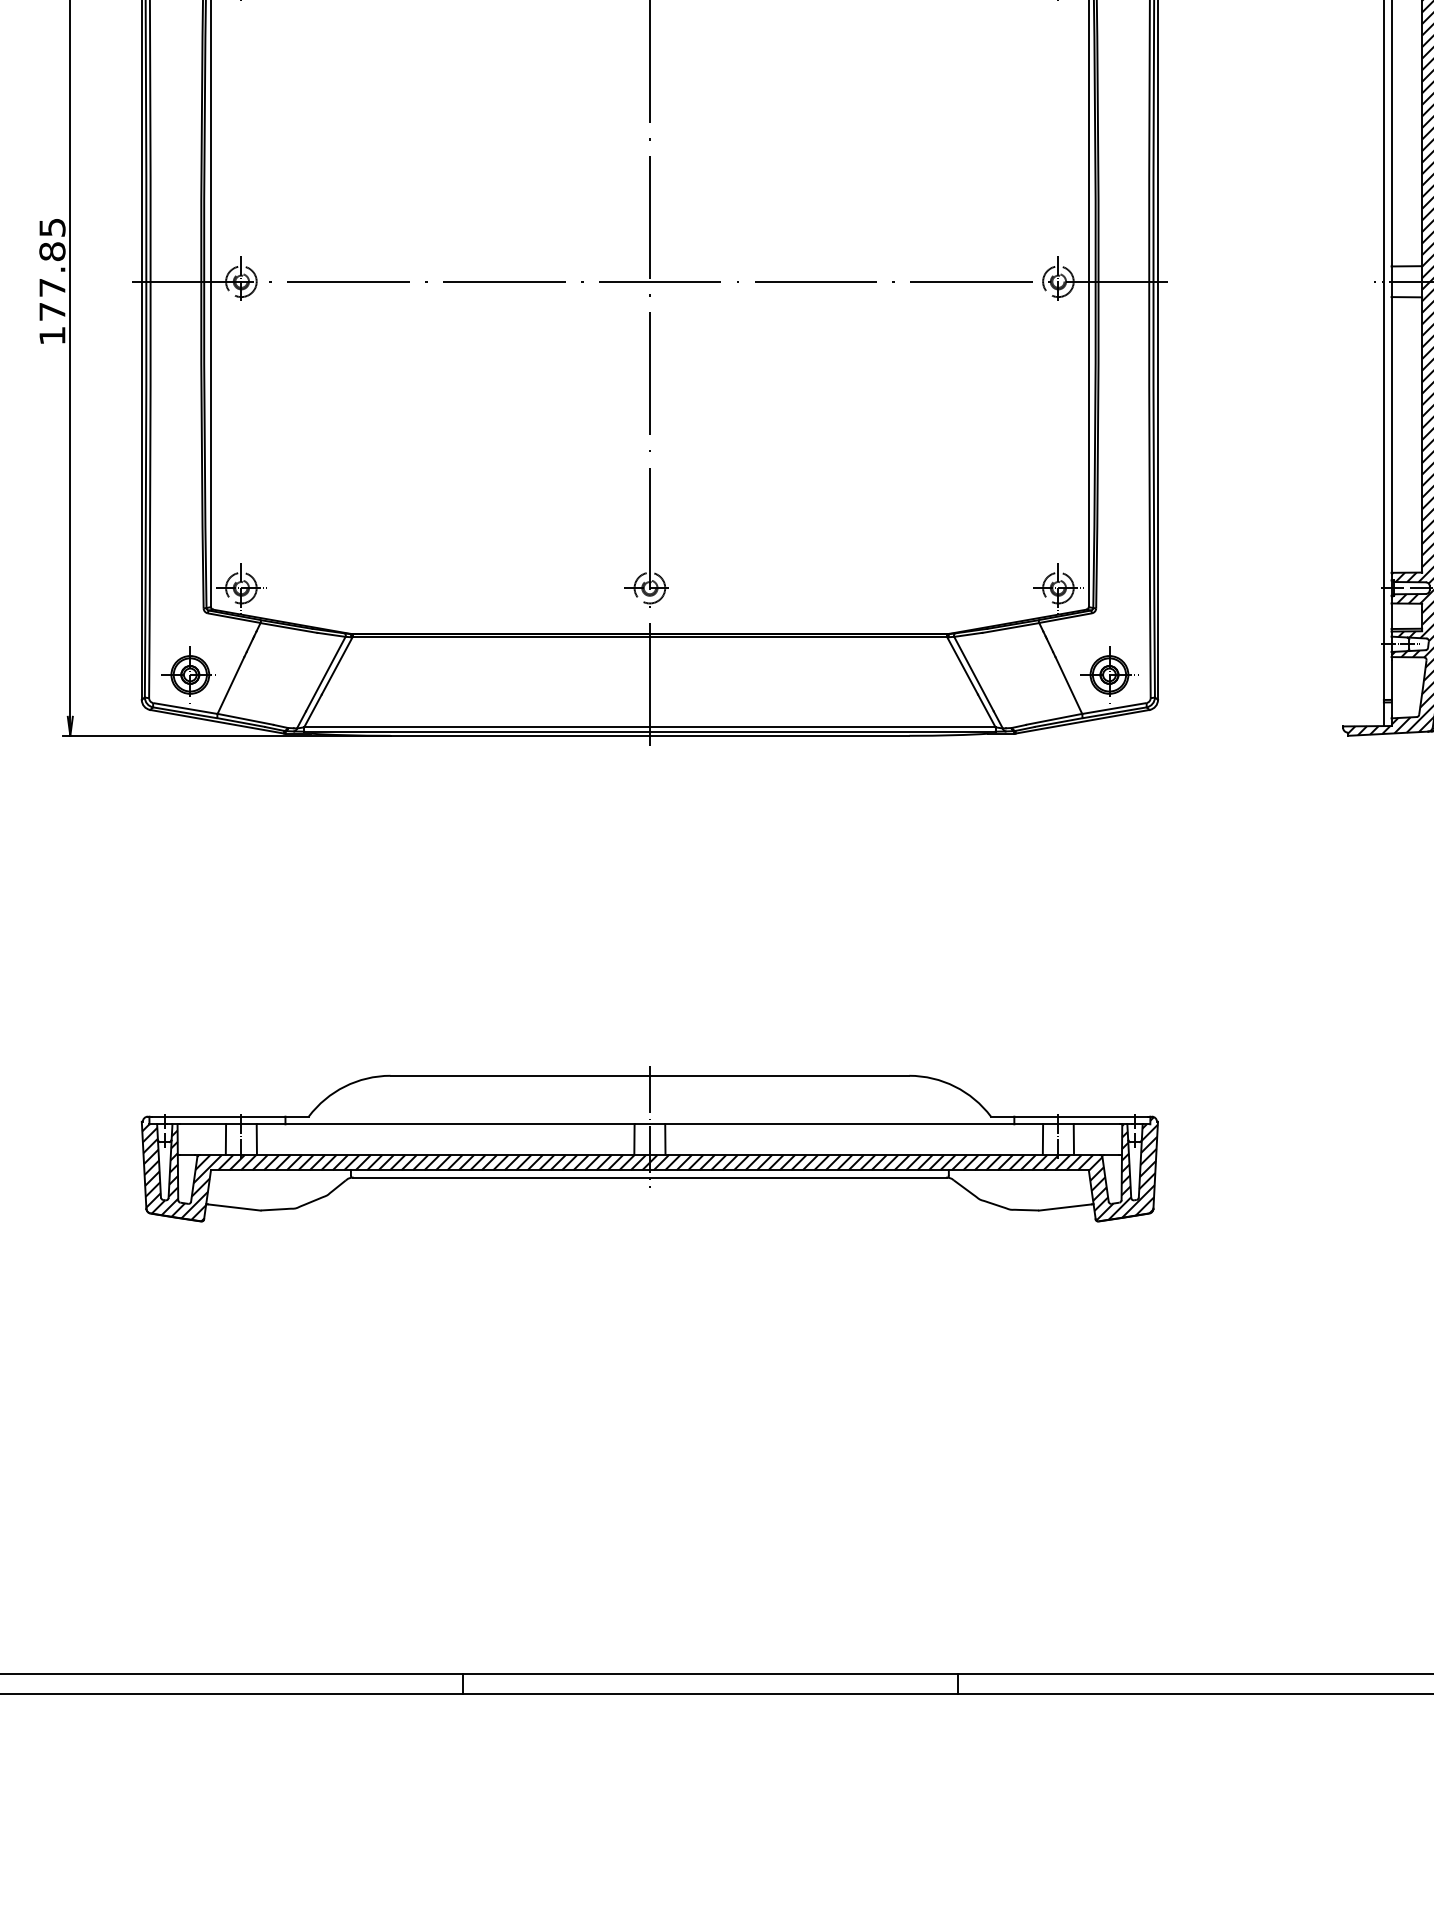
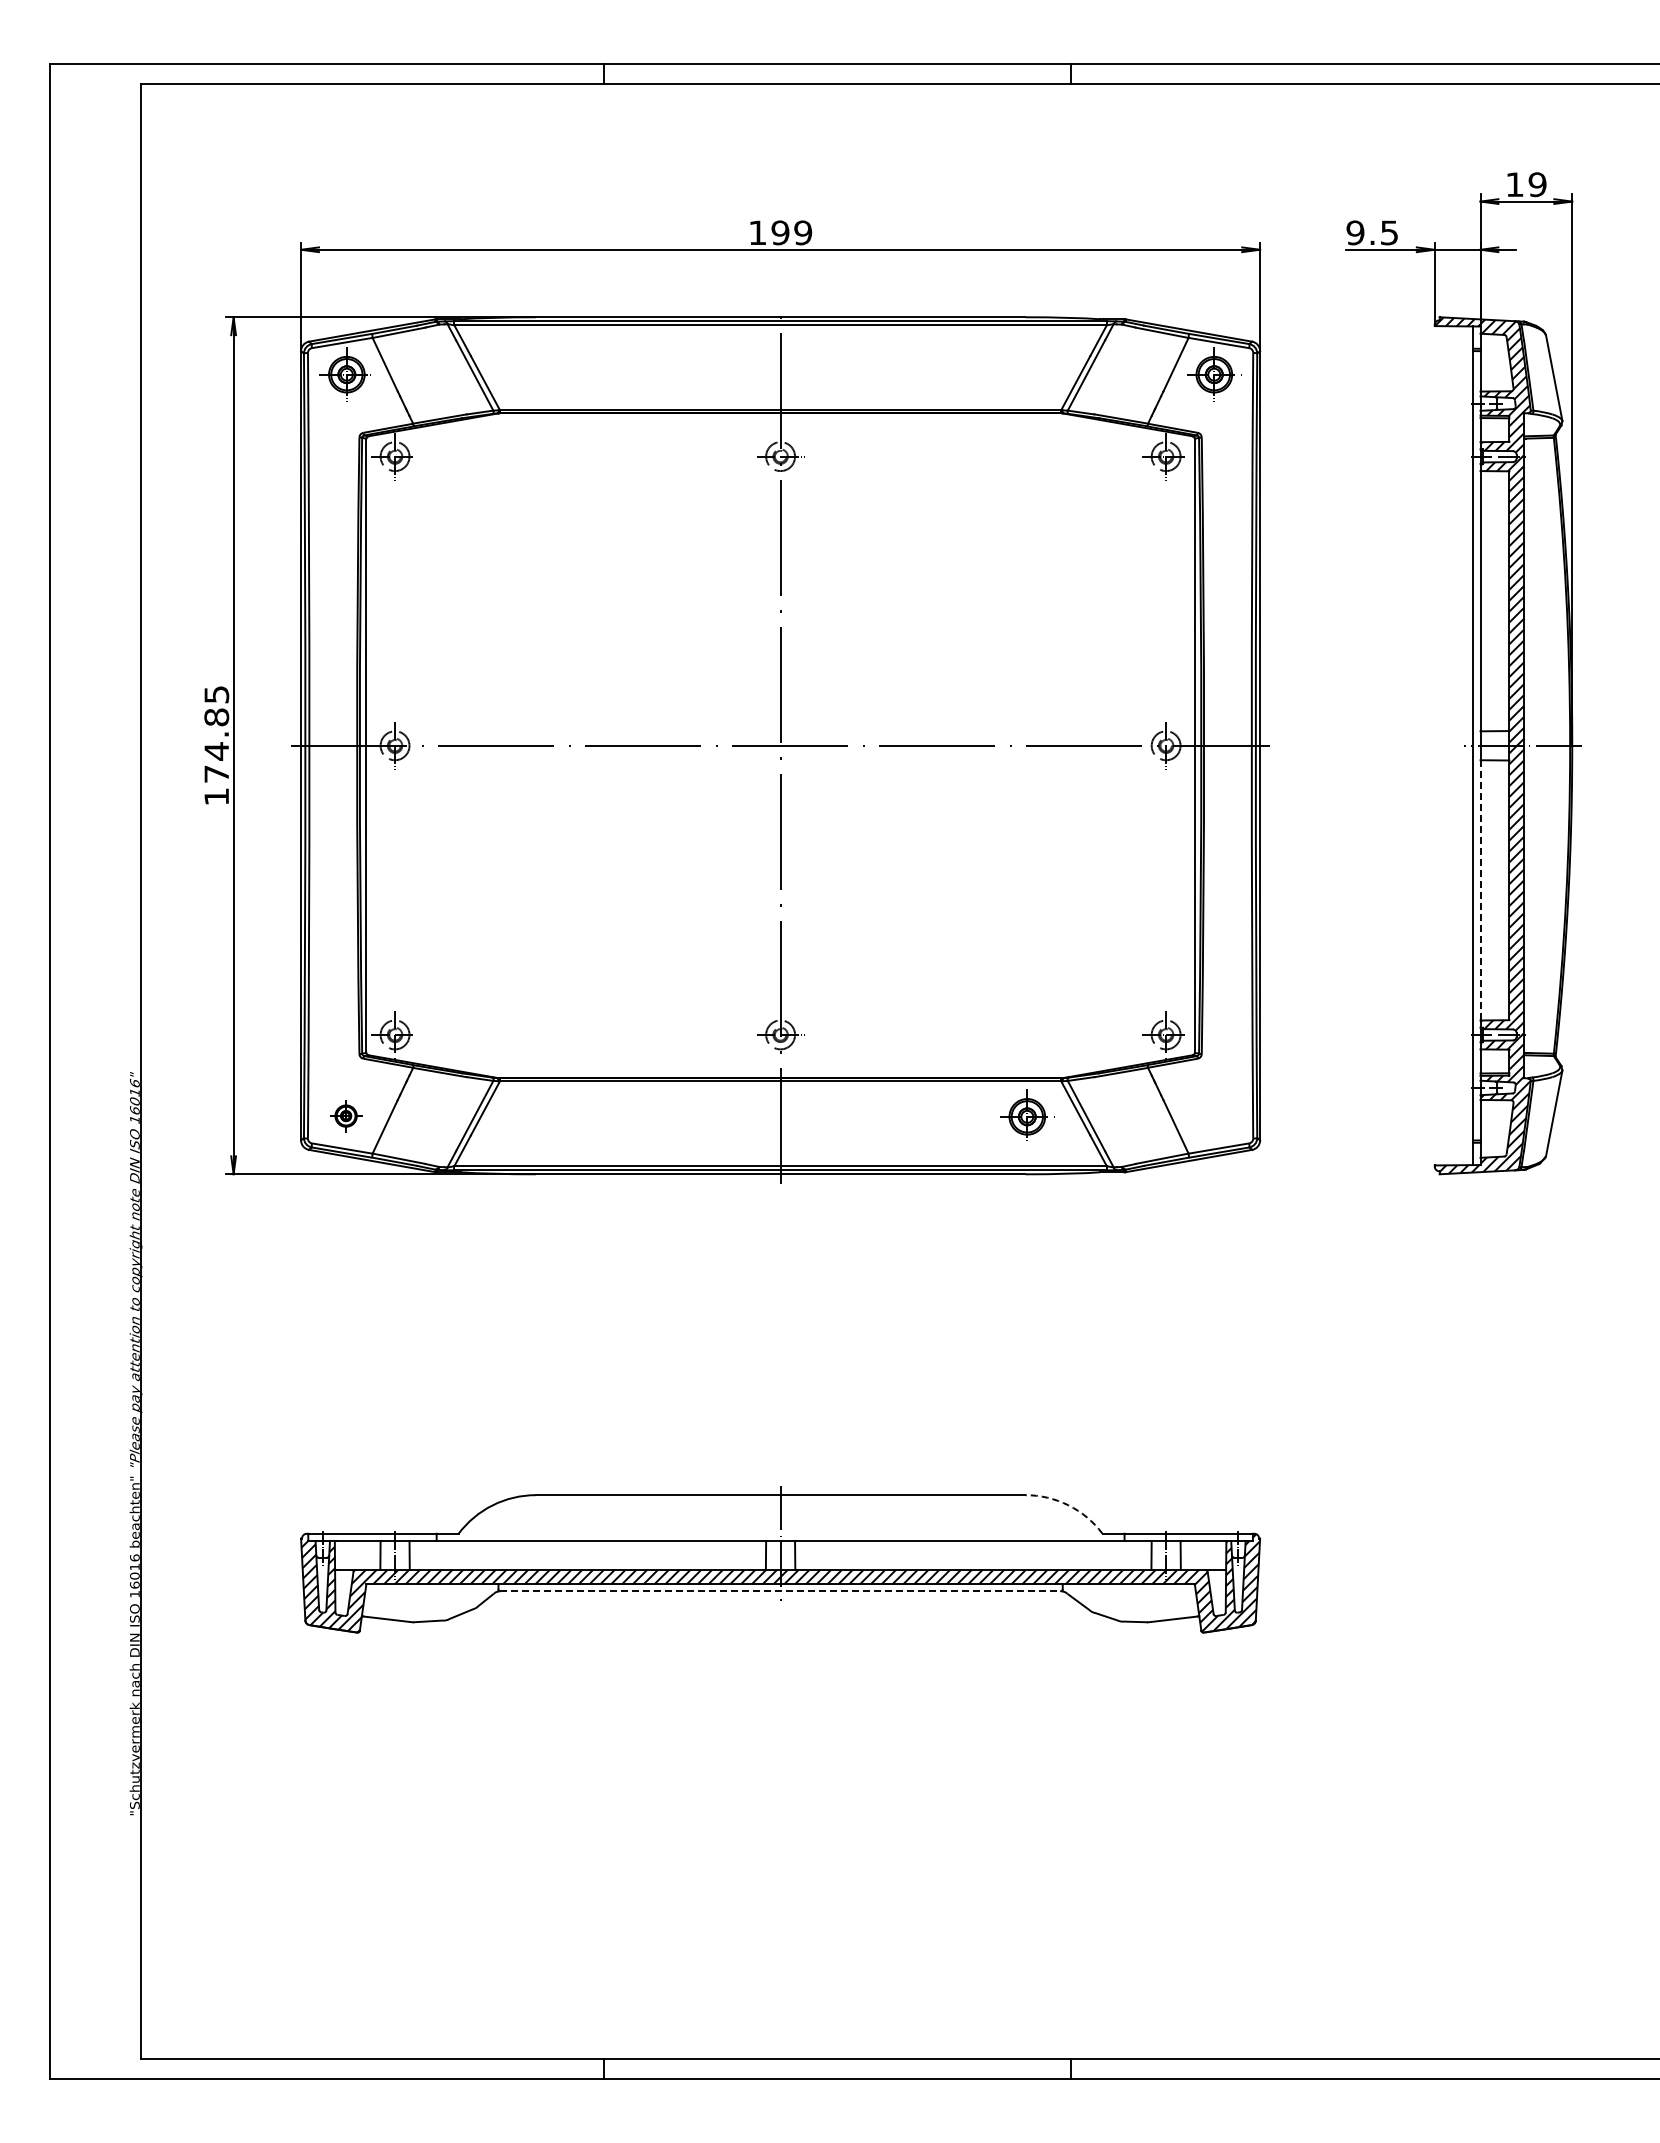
text: (52, 287) -> (216, 751), 177.85 -> 174.85
line: (1391, 435) -> (1480, 890), solid -> dashed
part: (187, 672) -> (344, 1114), size x0.6
part: (1109, 672) -> (1027, 1114), moved
arc: (954, 1086) -> (1068, 1505), solid -> dashed
line: (649, 1177) -> (780, 1591), solid -> dashed

